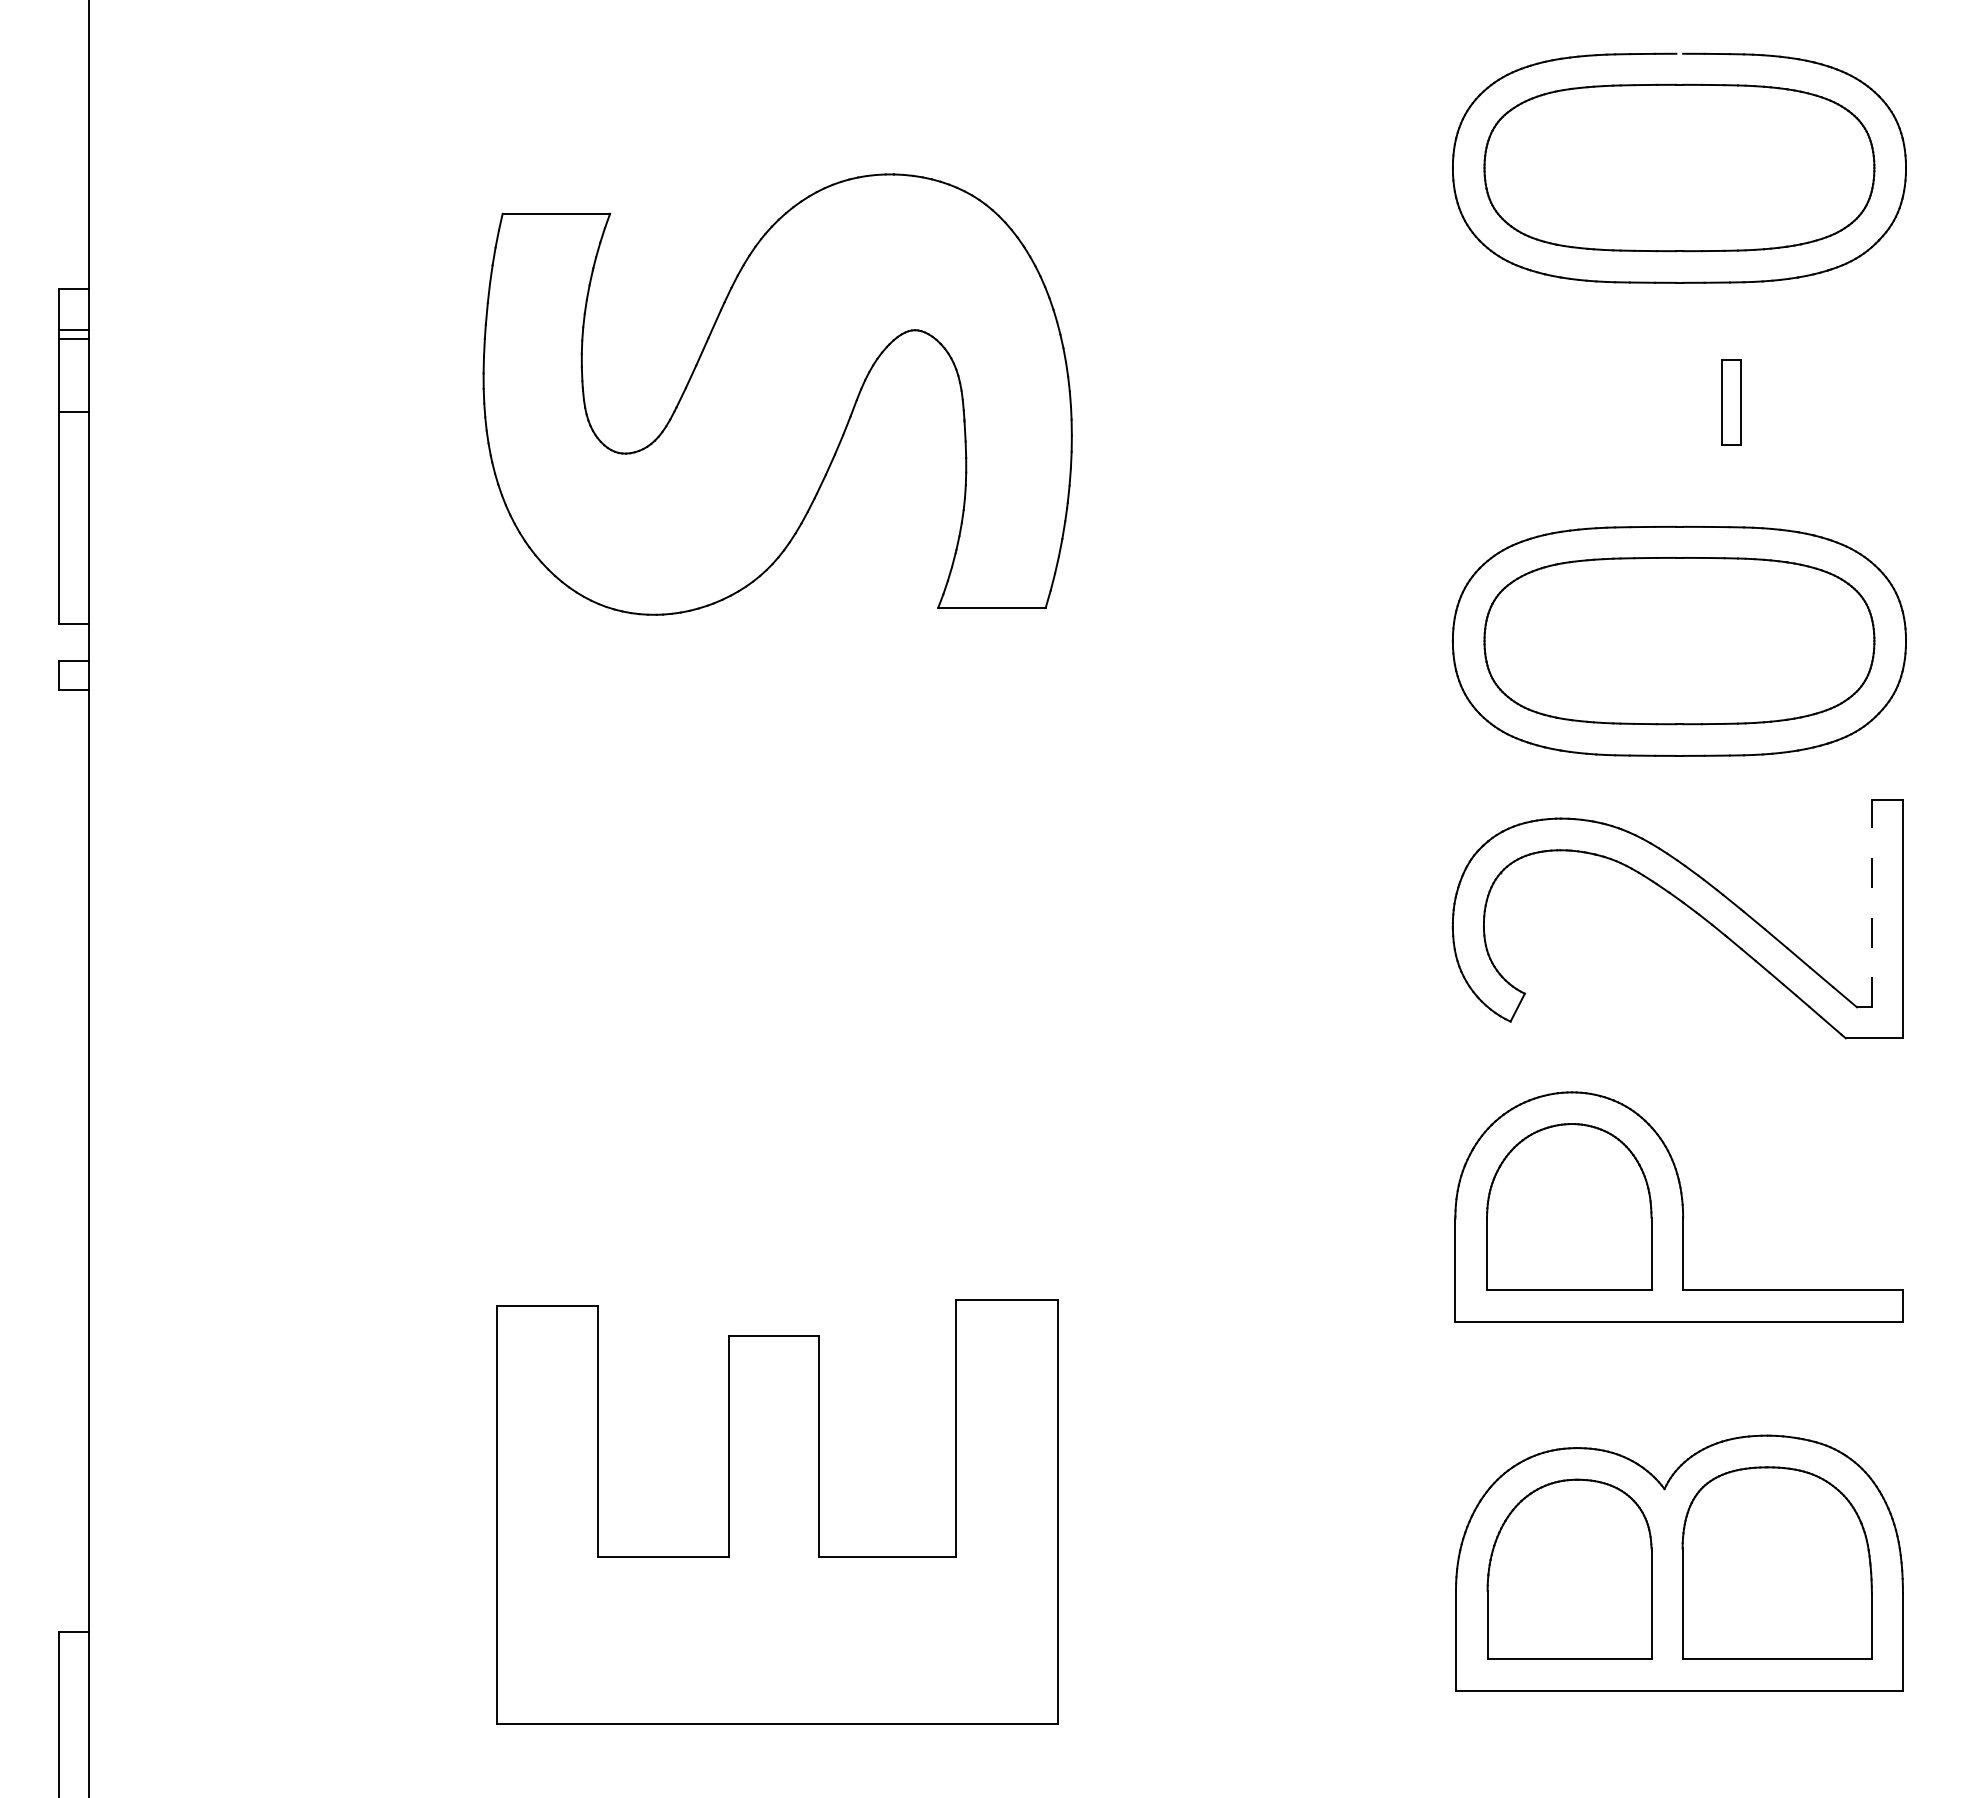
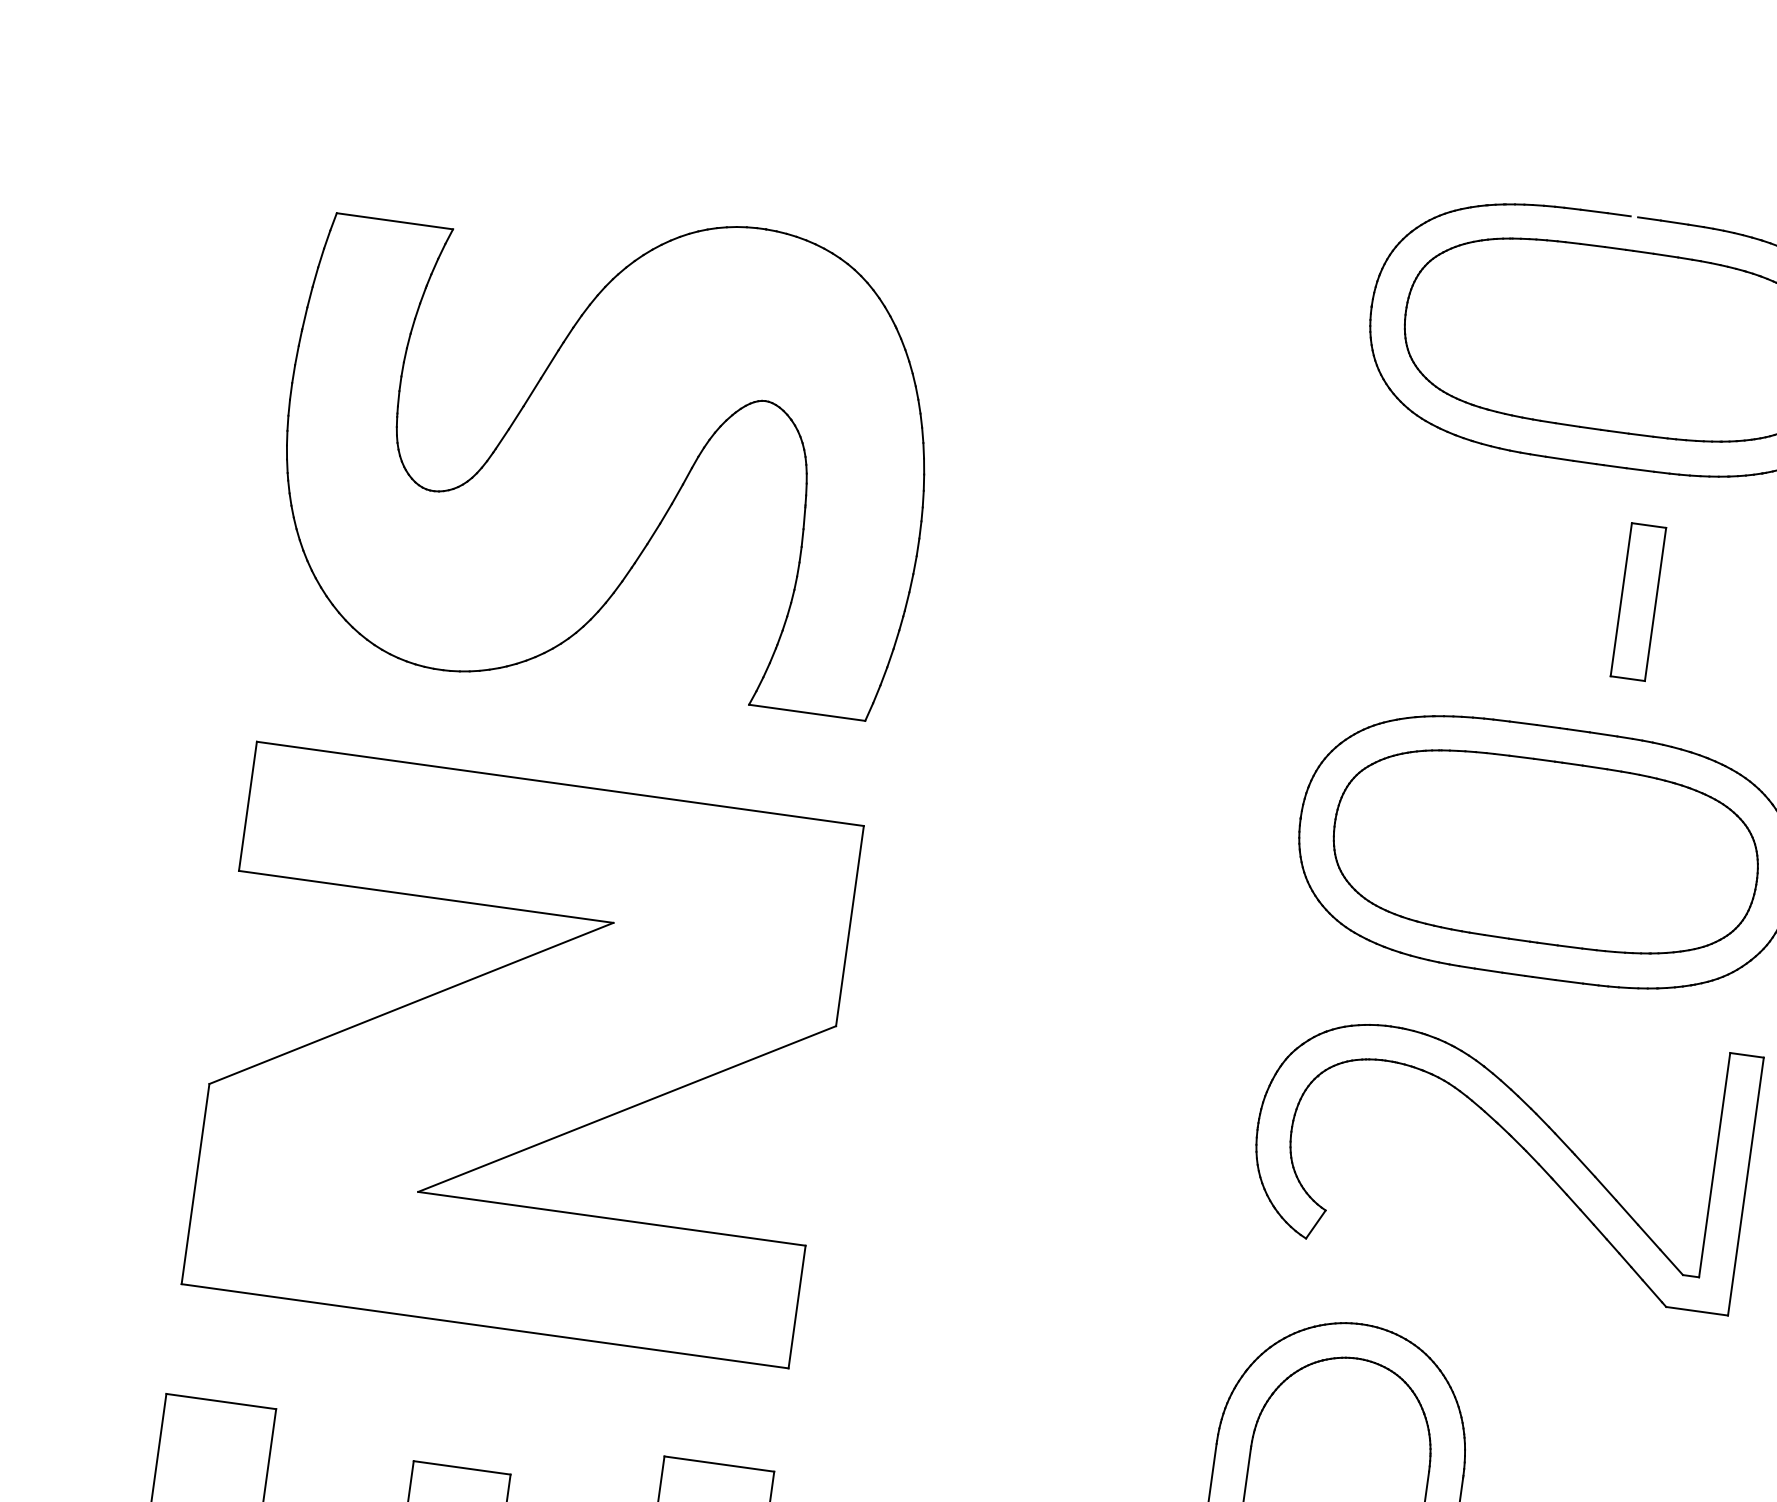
part: (1731, 402) -> (1638, 601), size x1.67
line: (1871, 903) -> (1714, 1164), dashed -> solid
part: (776, 953) -> (522, 1054), added

